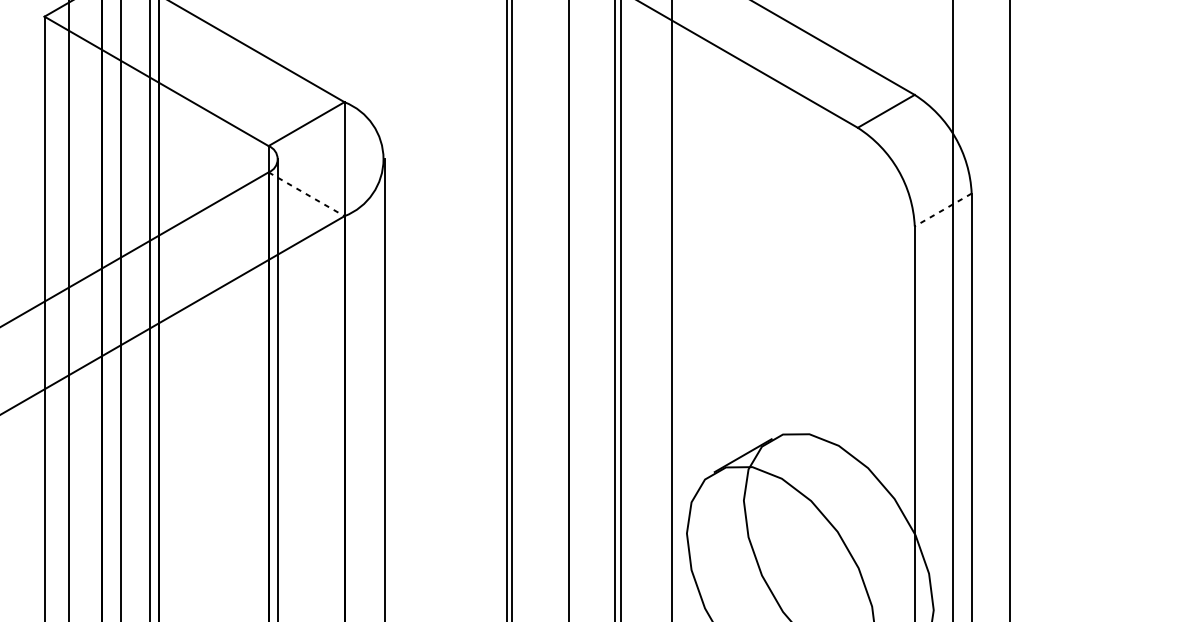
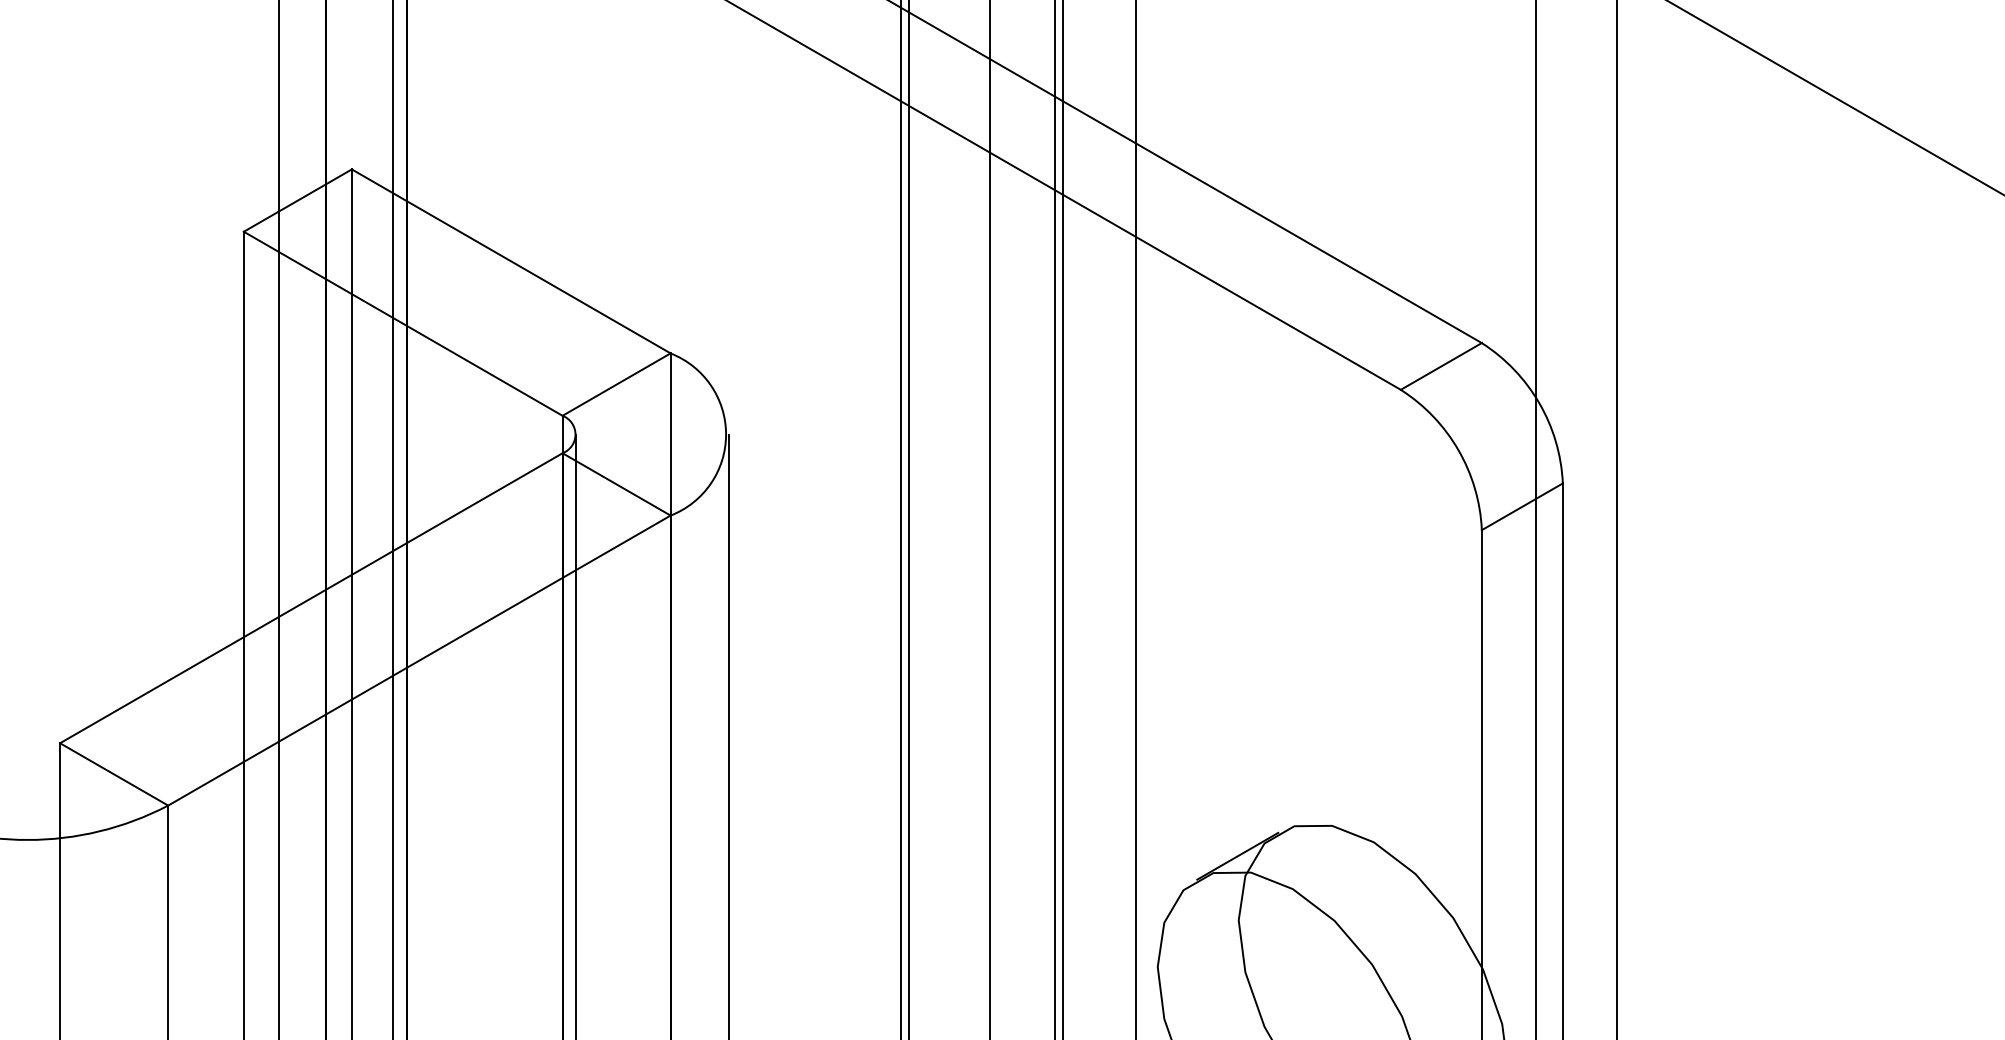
line: (307, 194) -> (617, 484), dashed -> solid
line: (943, 209) -> (1522, 506), dashed -> solid

